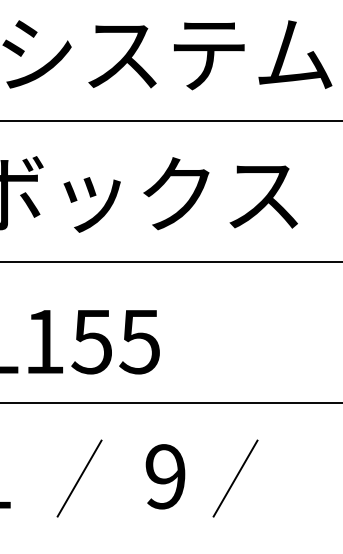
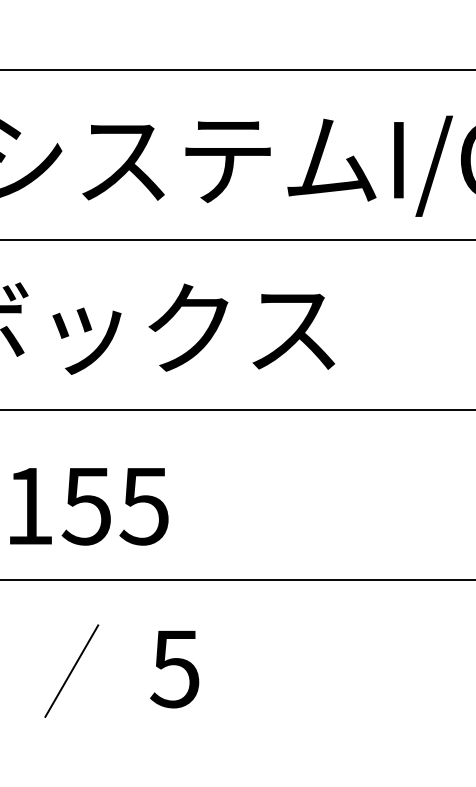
text: (164, 476) -> (174, 668), 9 -> 5
line: (235, 478) -> (259, 670), removed

